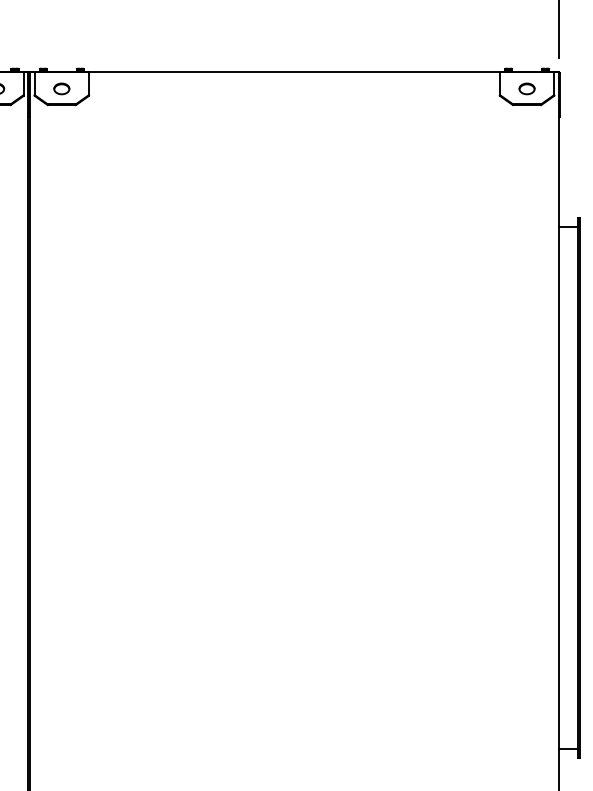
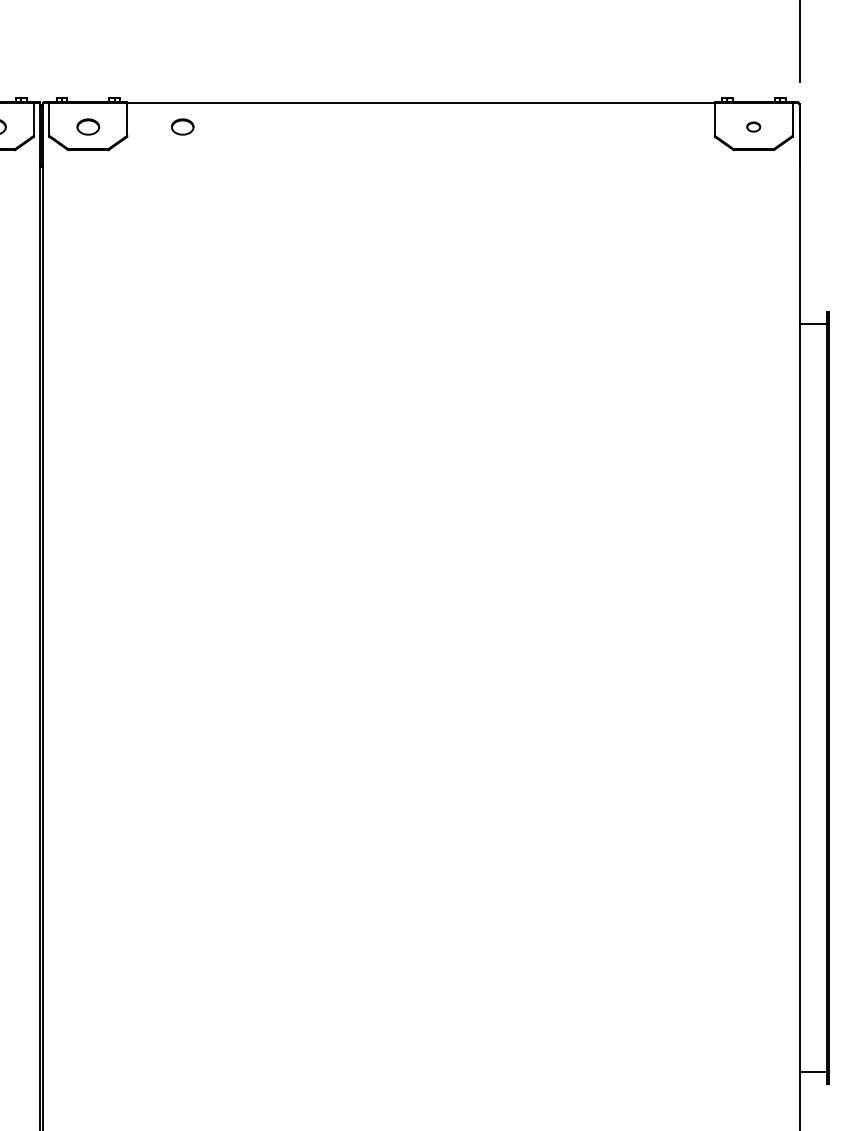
part: (127, 88) -> (182, 126), added
part: (526, 88) -> (752, 126), size x0.6

